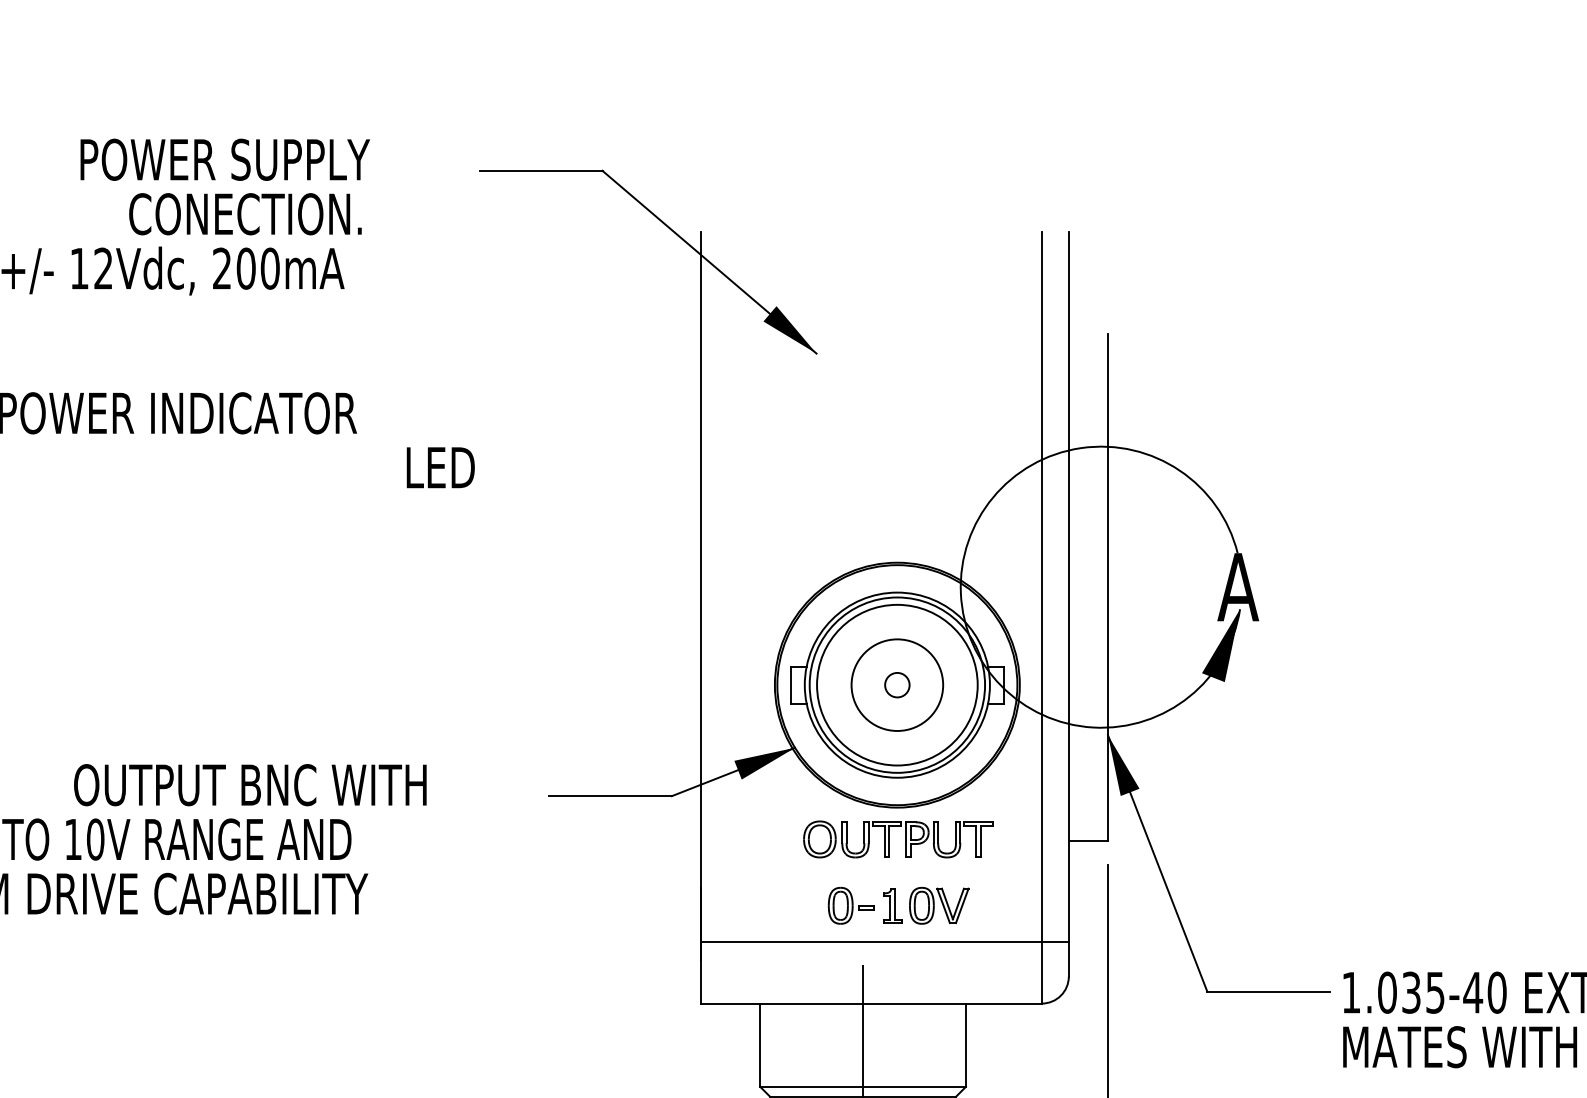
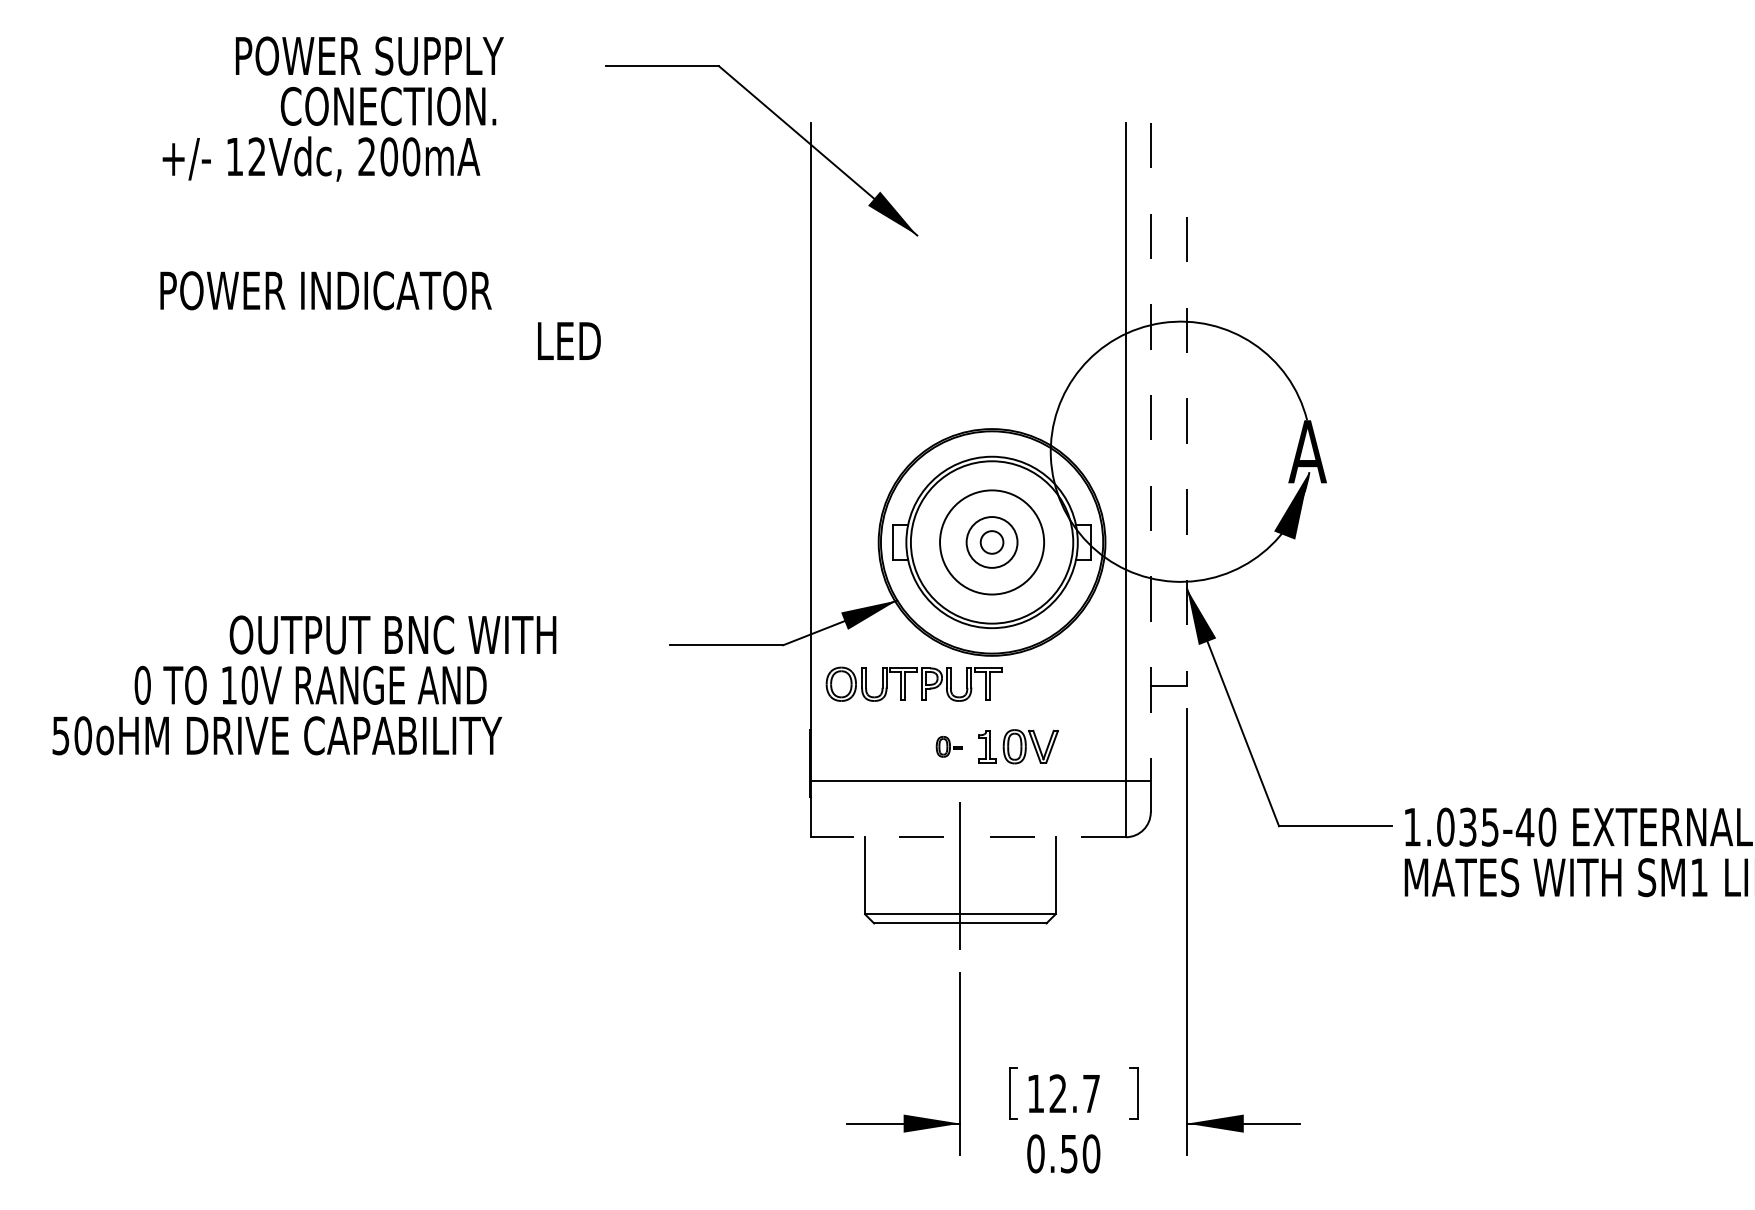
line: (1068, 586) -> (1150, 451), solid -> dashed
line: (1108, 586) -> (1187, 451), solid -> dashed
circle: (896, 685) -> (991, 542), size x0.6
circle: (896, 685) -> (991, 542), size x0.7
part: (889, 838) -> (905, 683), moved
part: (850, 905) -> (948, 746), size x0.6
line: (871, 1003) -> (968, 837), solid -> dashed

